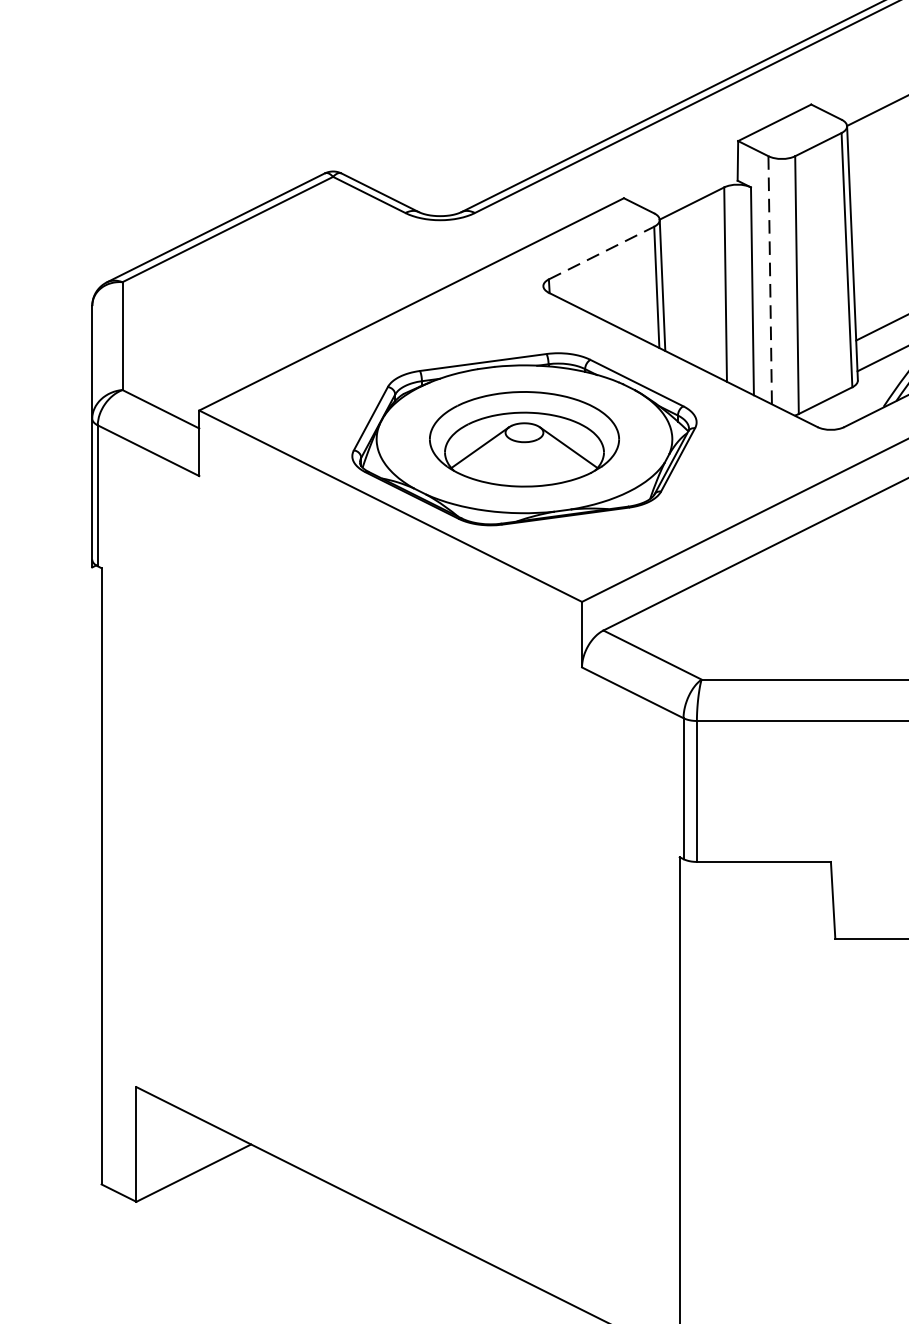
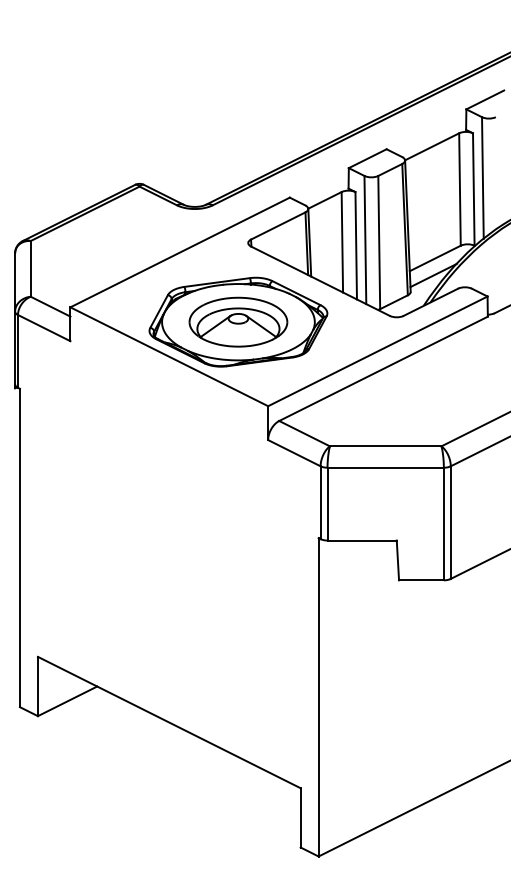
line: (602, 252) -> (278, 225), dashed -> solid
line: (770, 281) -> (365, 240), dashed -> solid

